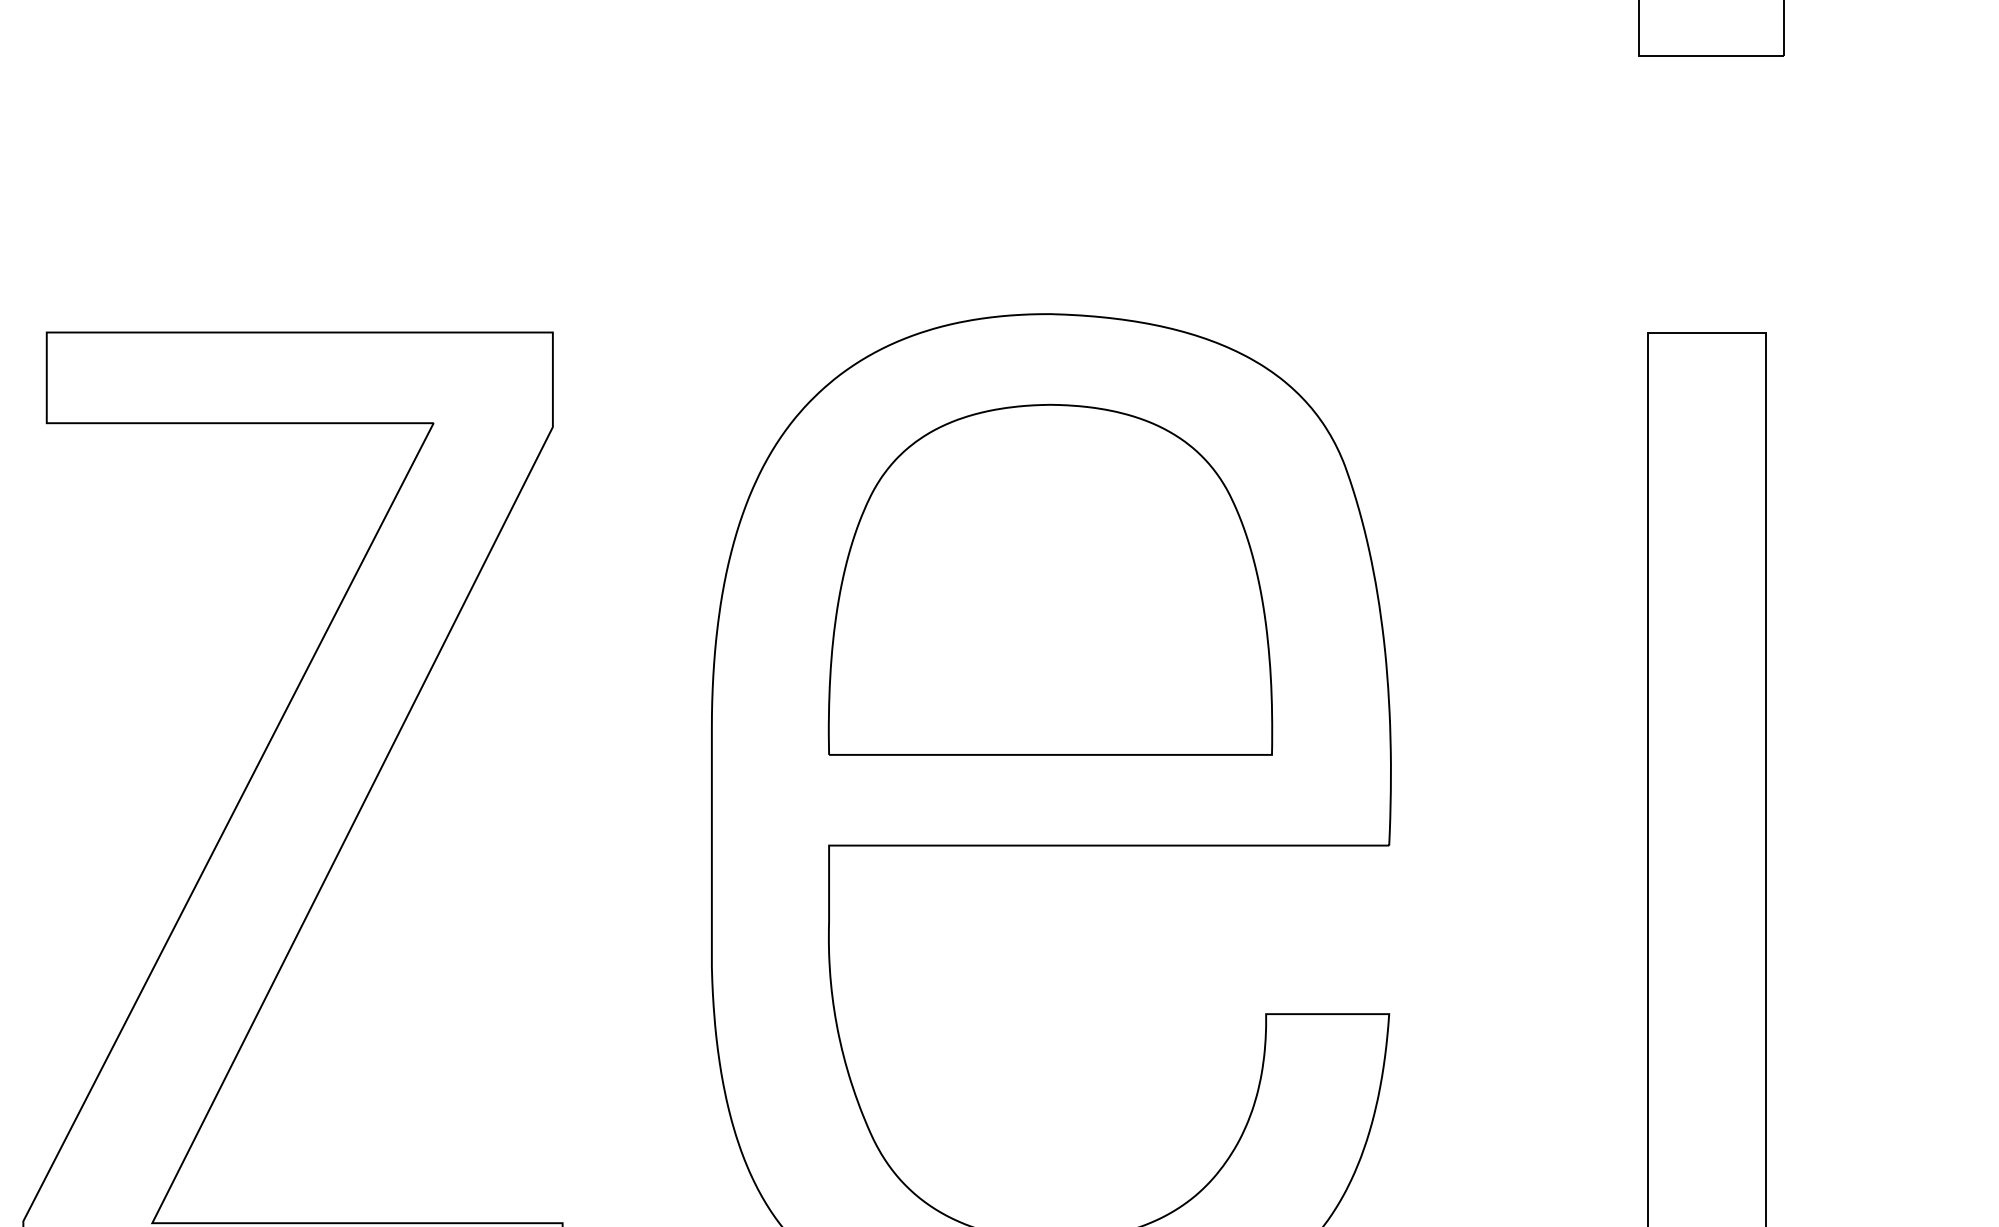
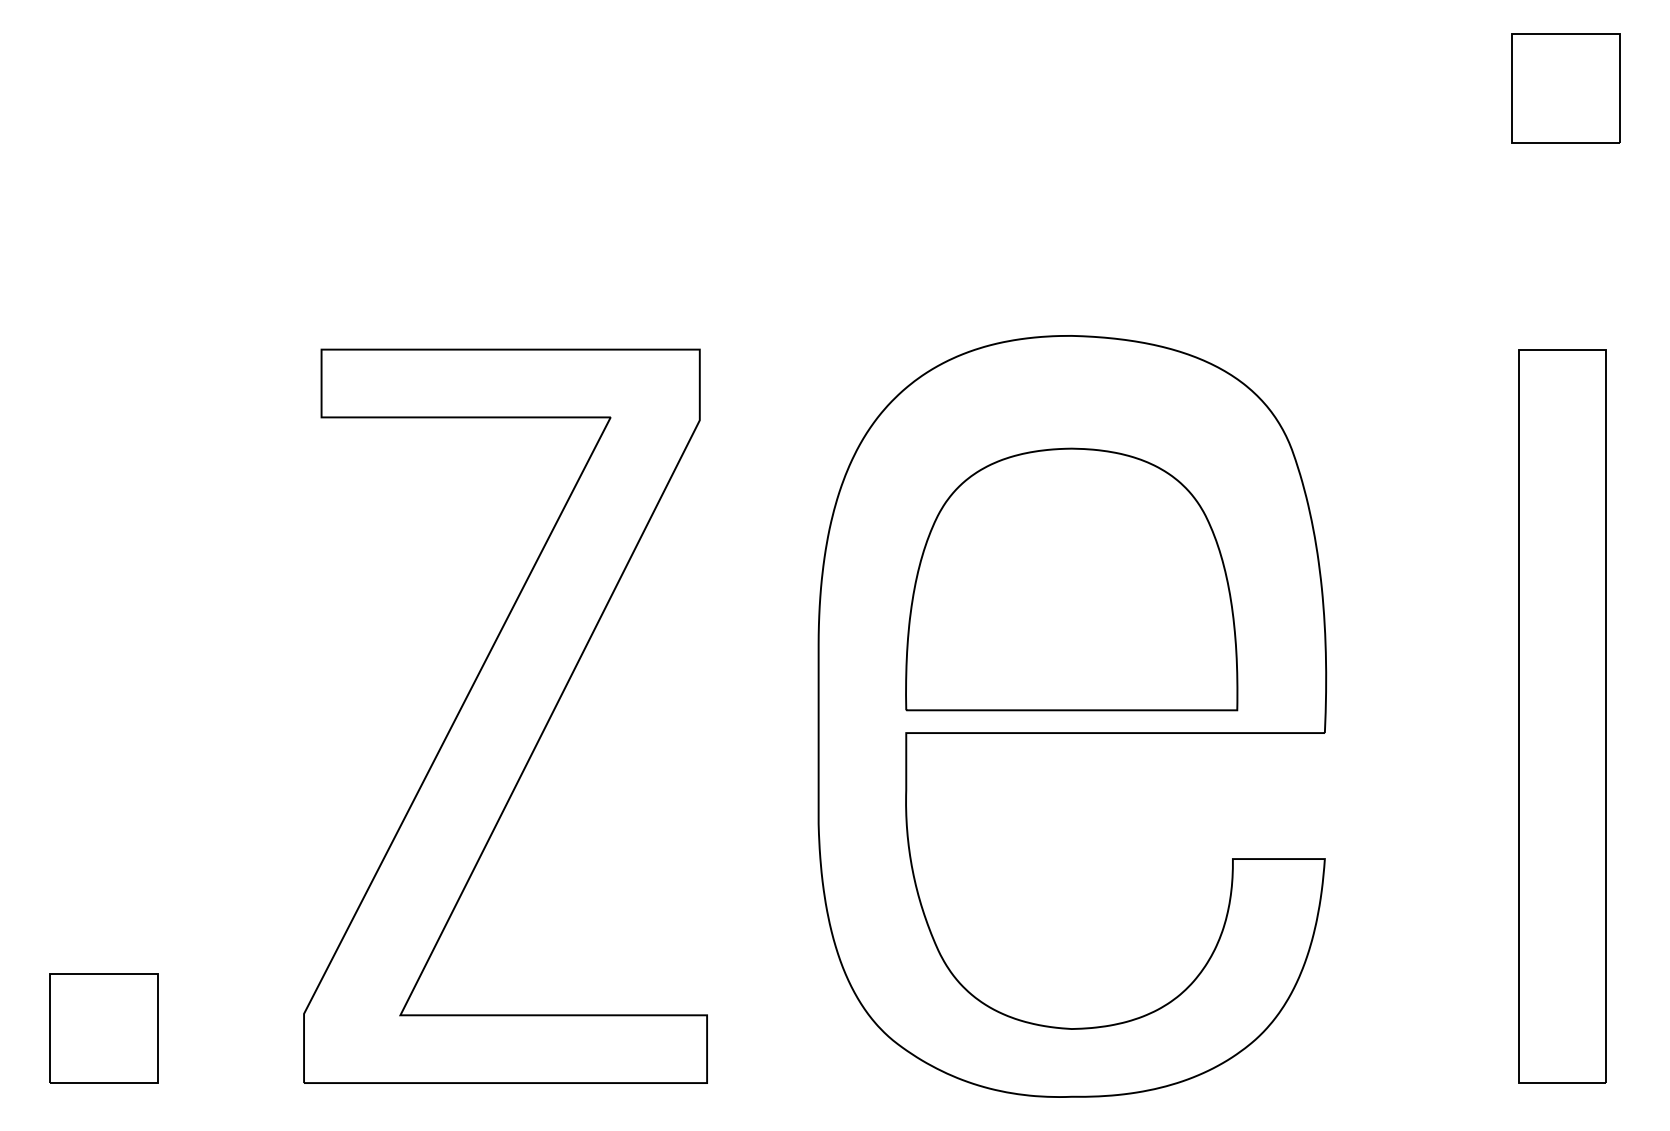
part: (1050, 579) -> (1071, 579), moved

